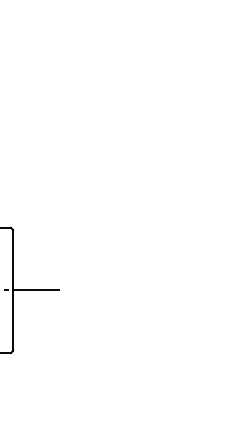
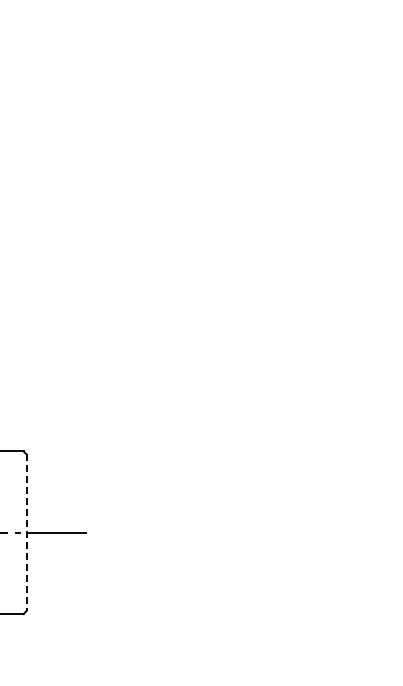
line: (13, 291) -> (26, 533), solid -> dashed

